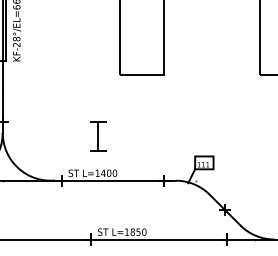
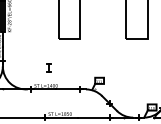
part: (97, 135) -> (48, 67), size x0.6

